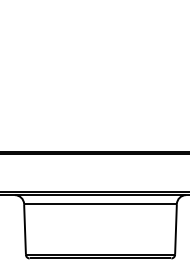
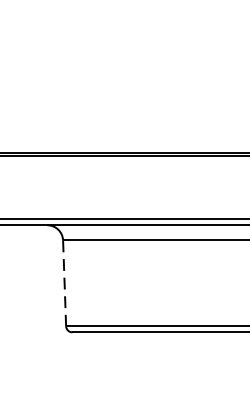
line: (25, 229) -> (65, 283), solid -> dashed

